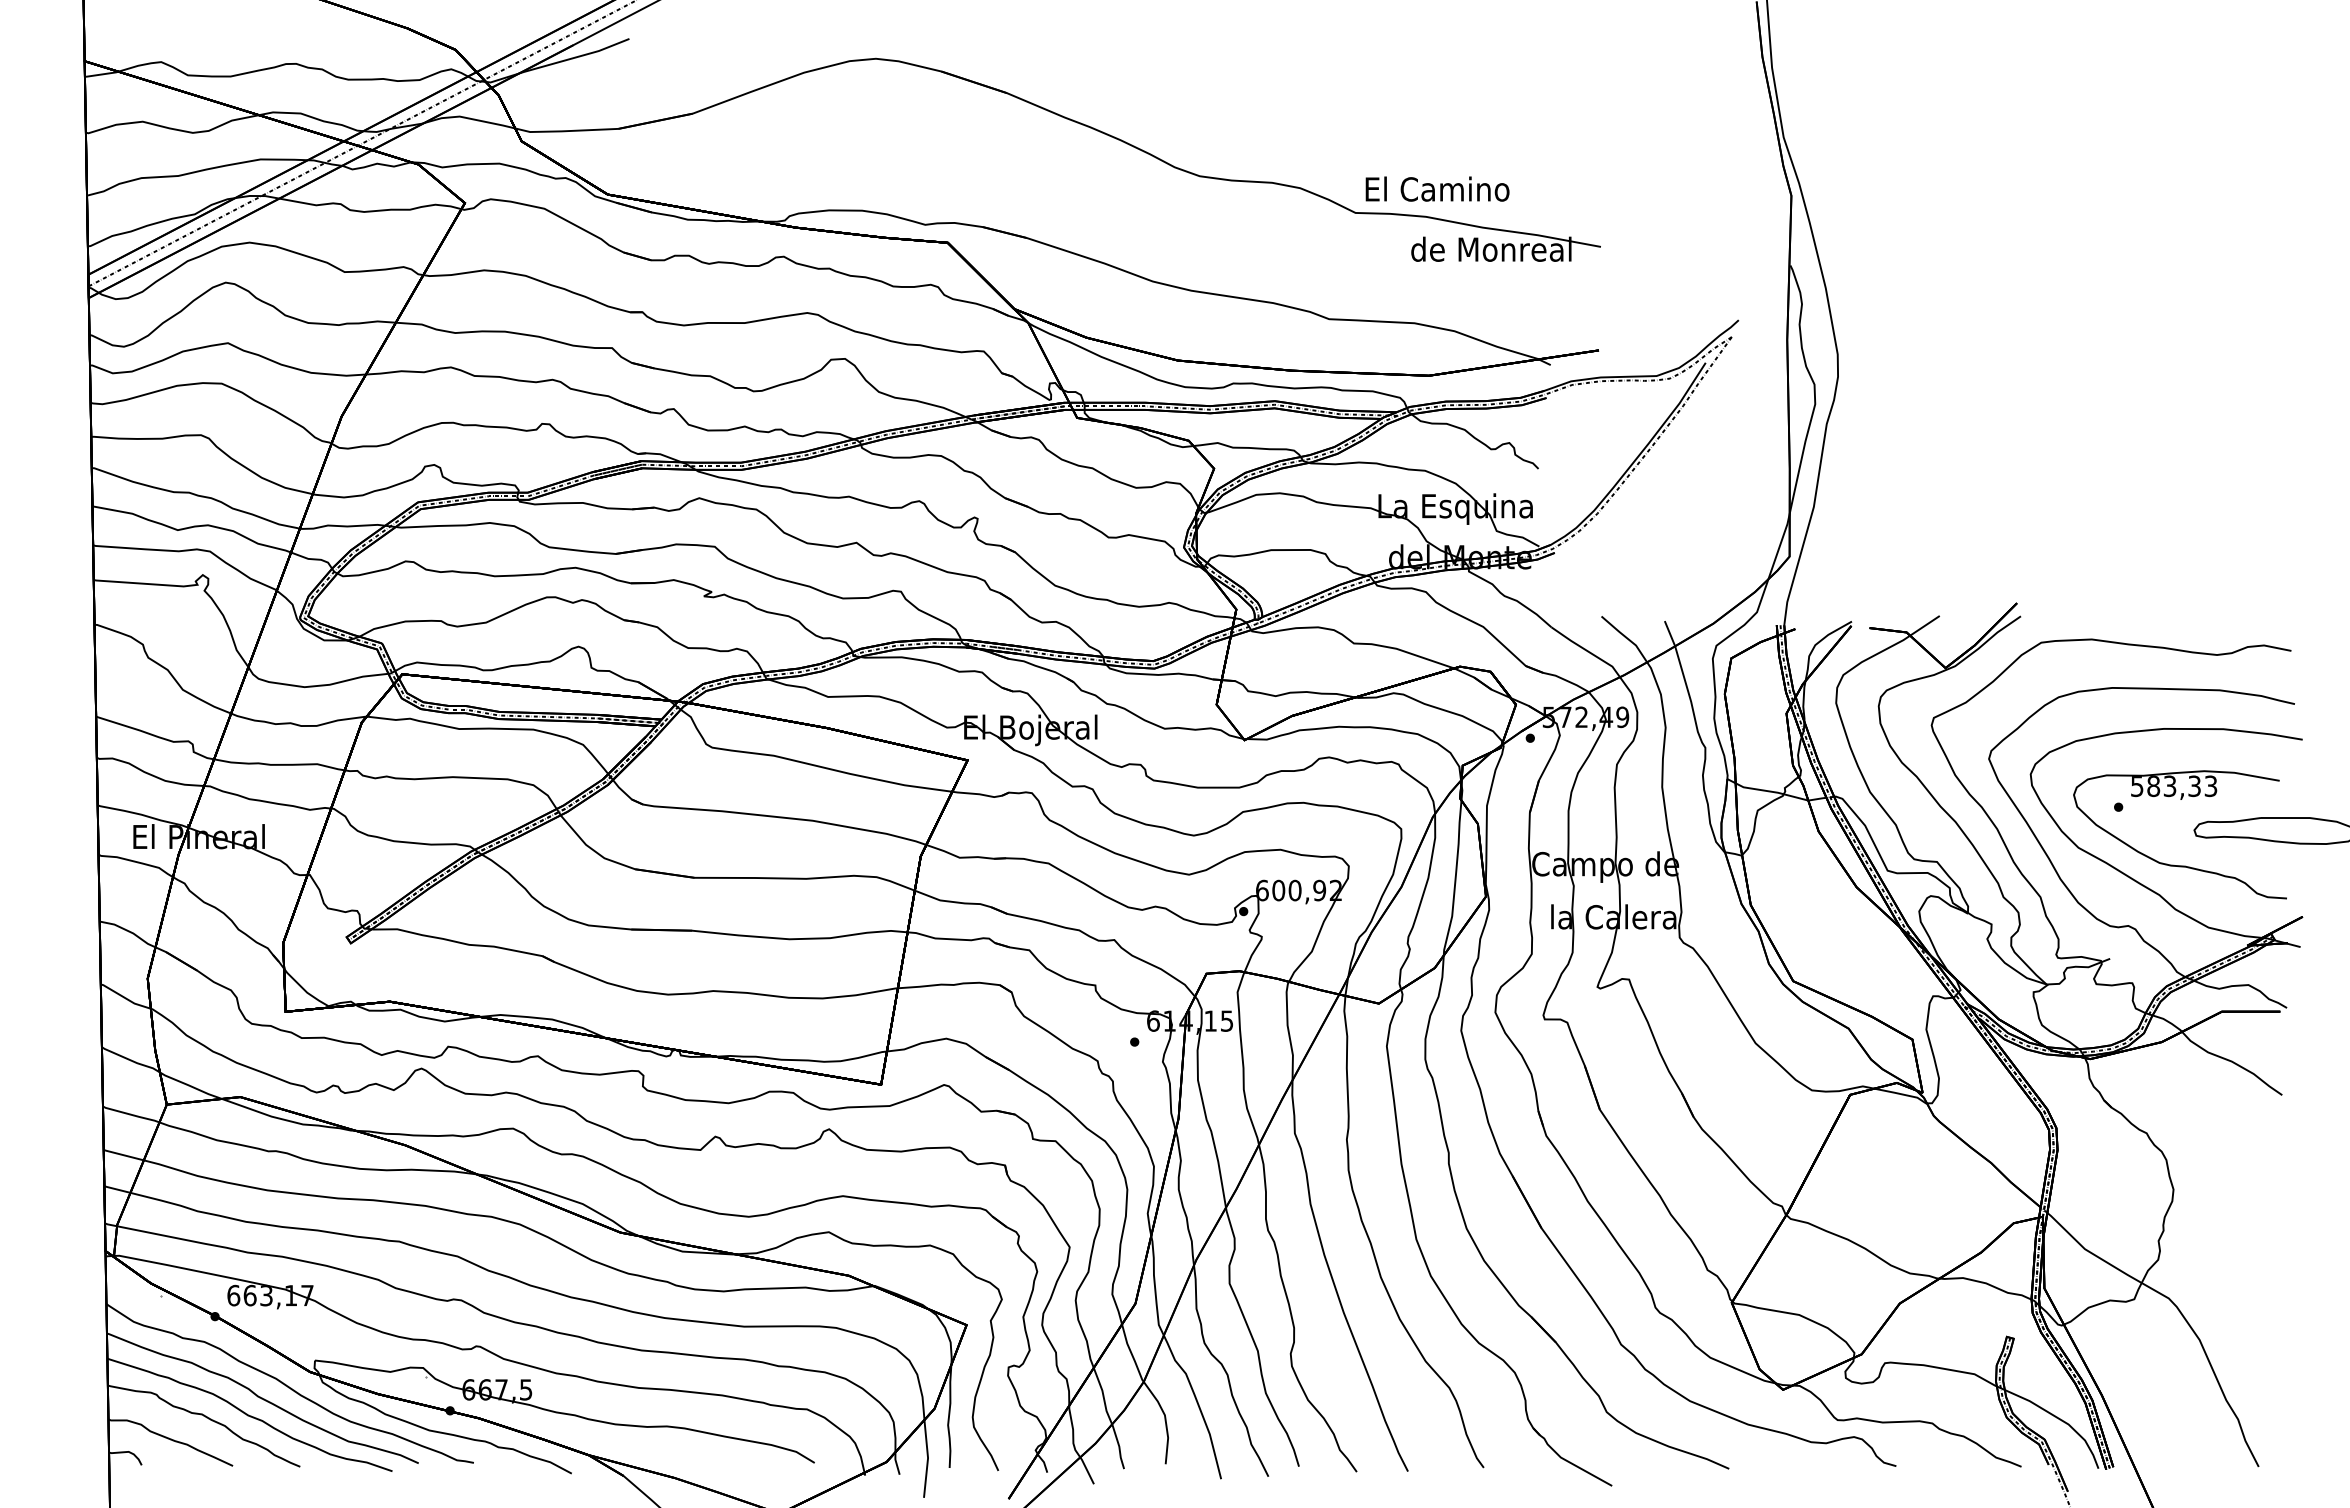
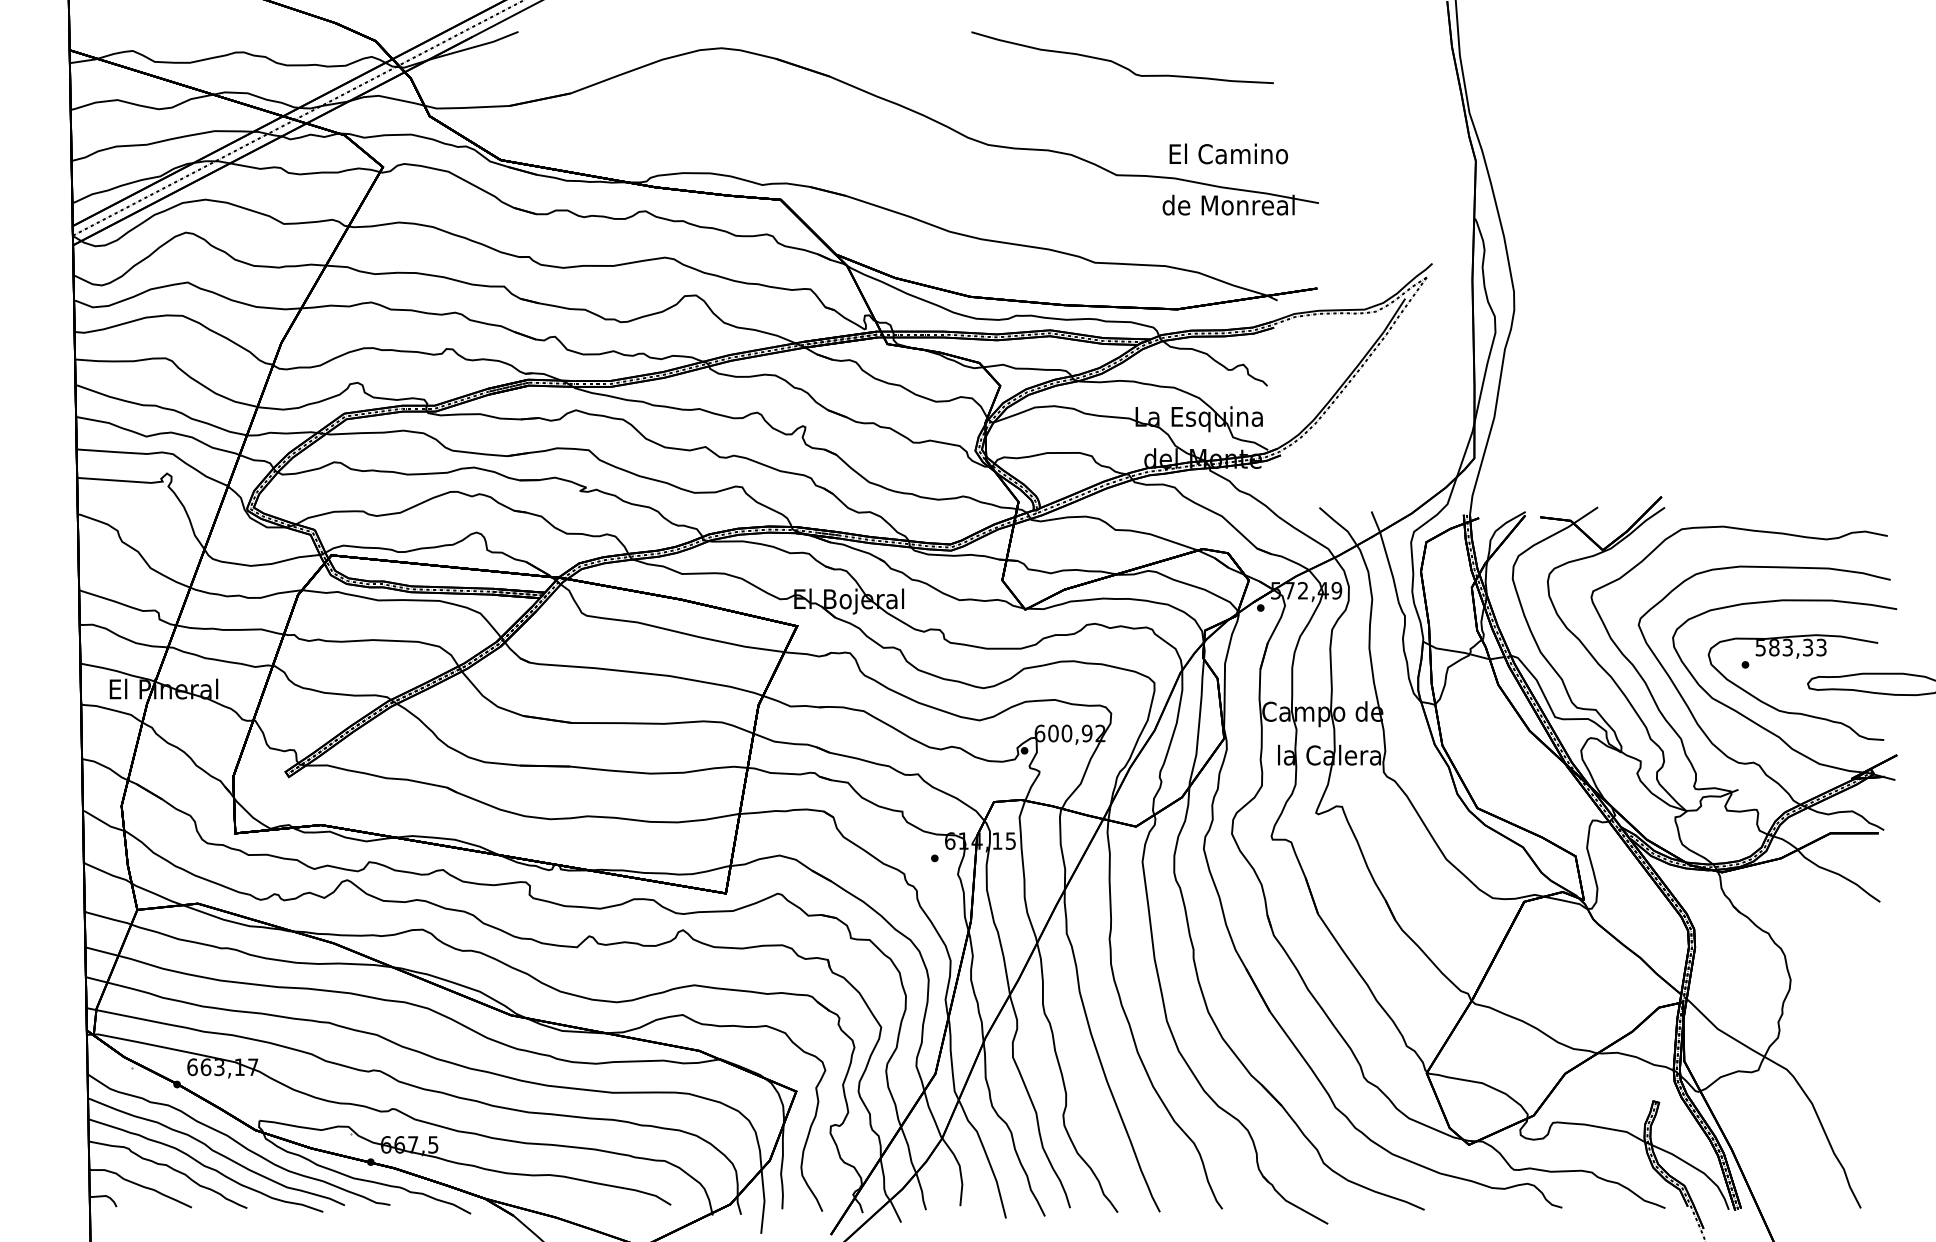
curve: (1359, 78) -> (1120, 64), added
text: (1437, 188) -> (1228, 153), moved

